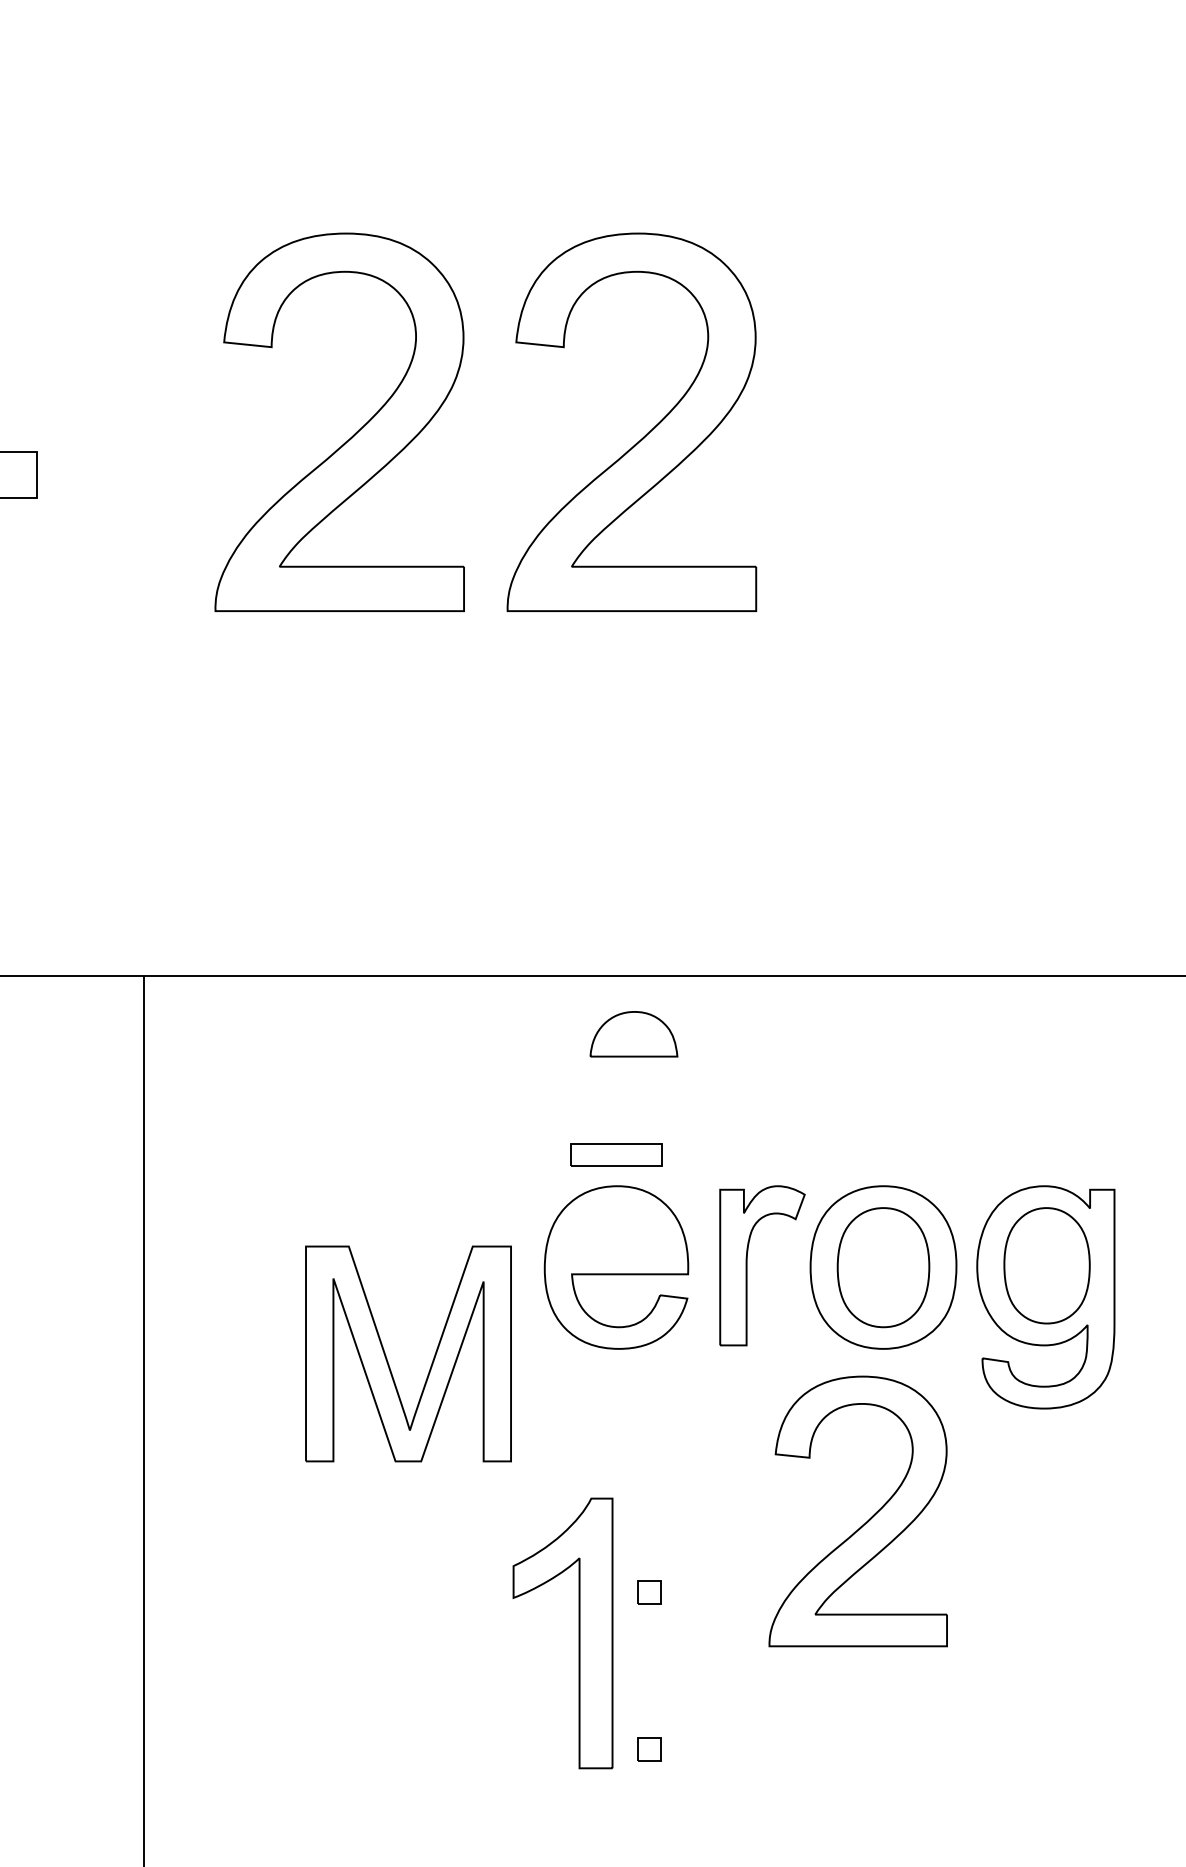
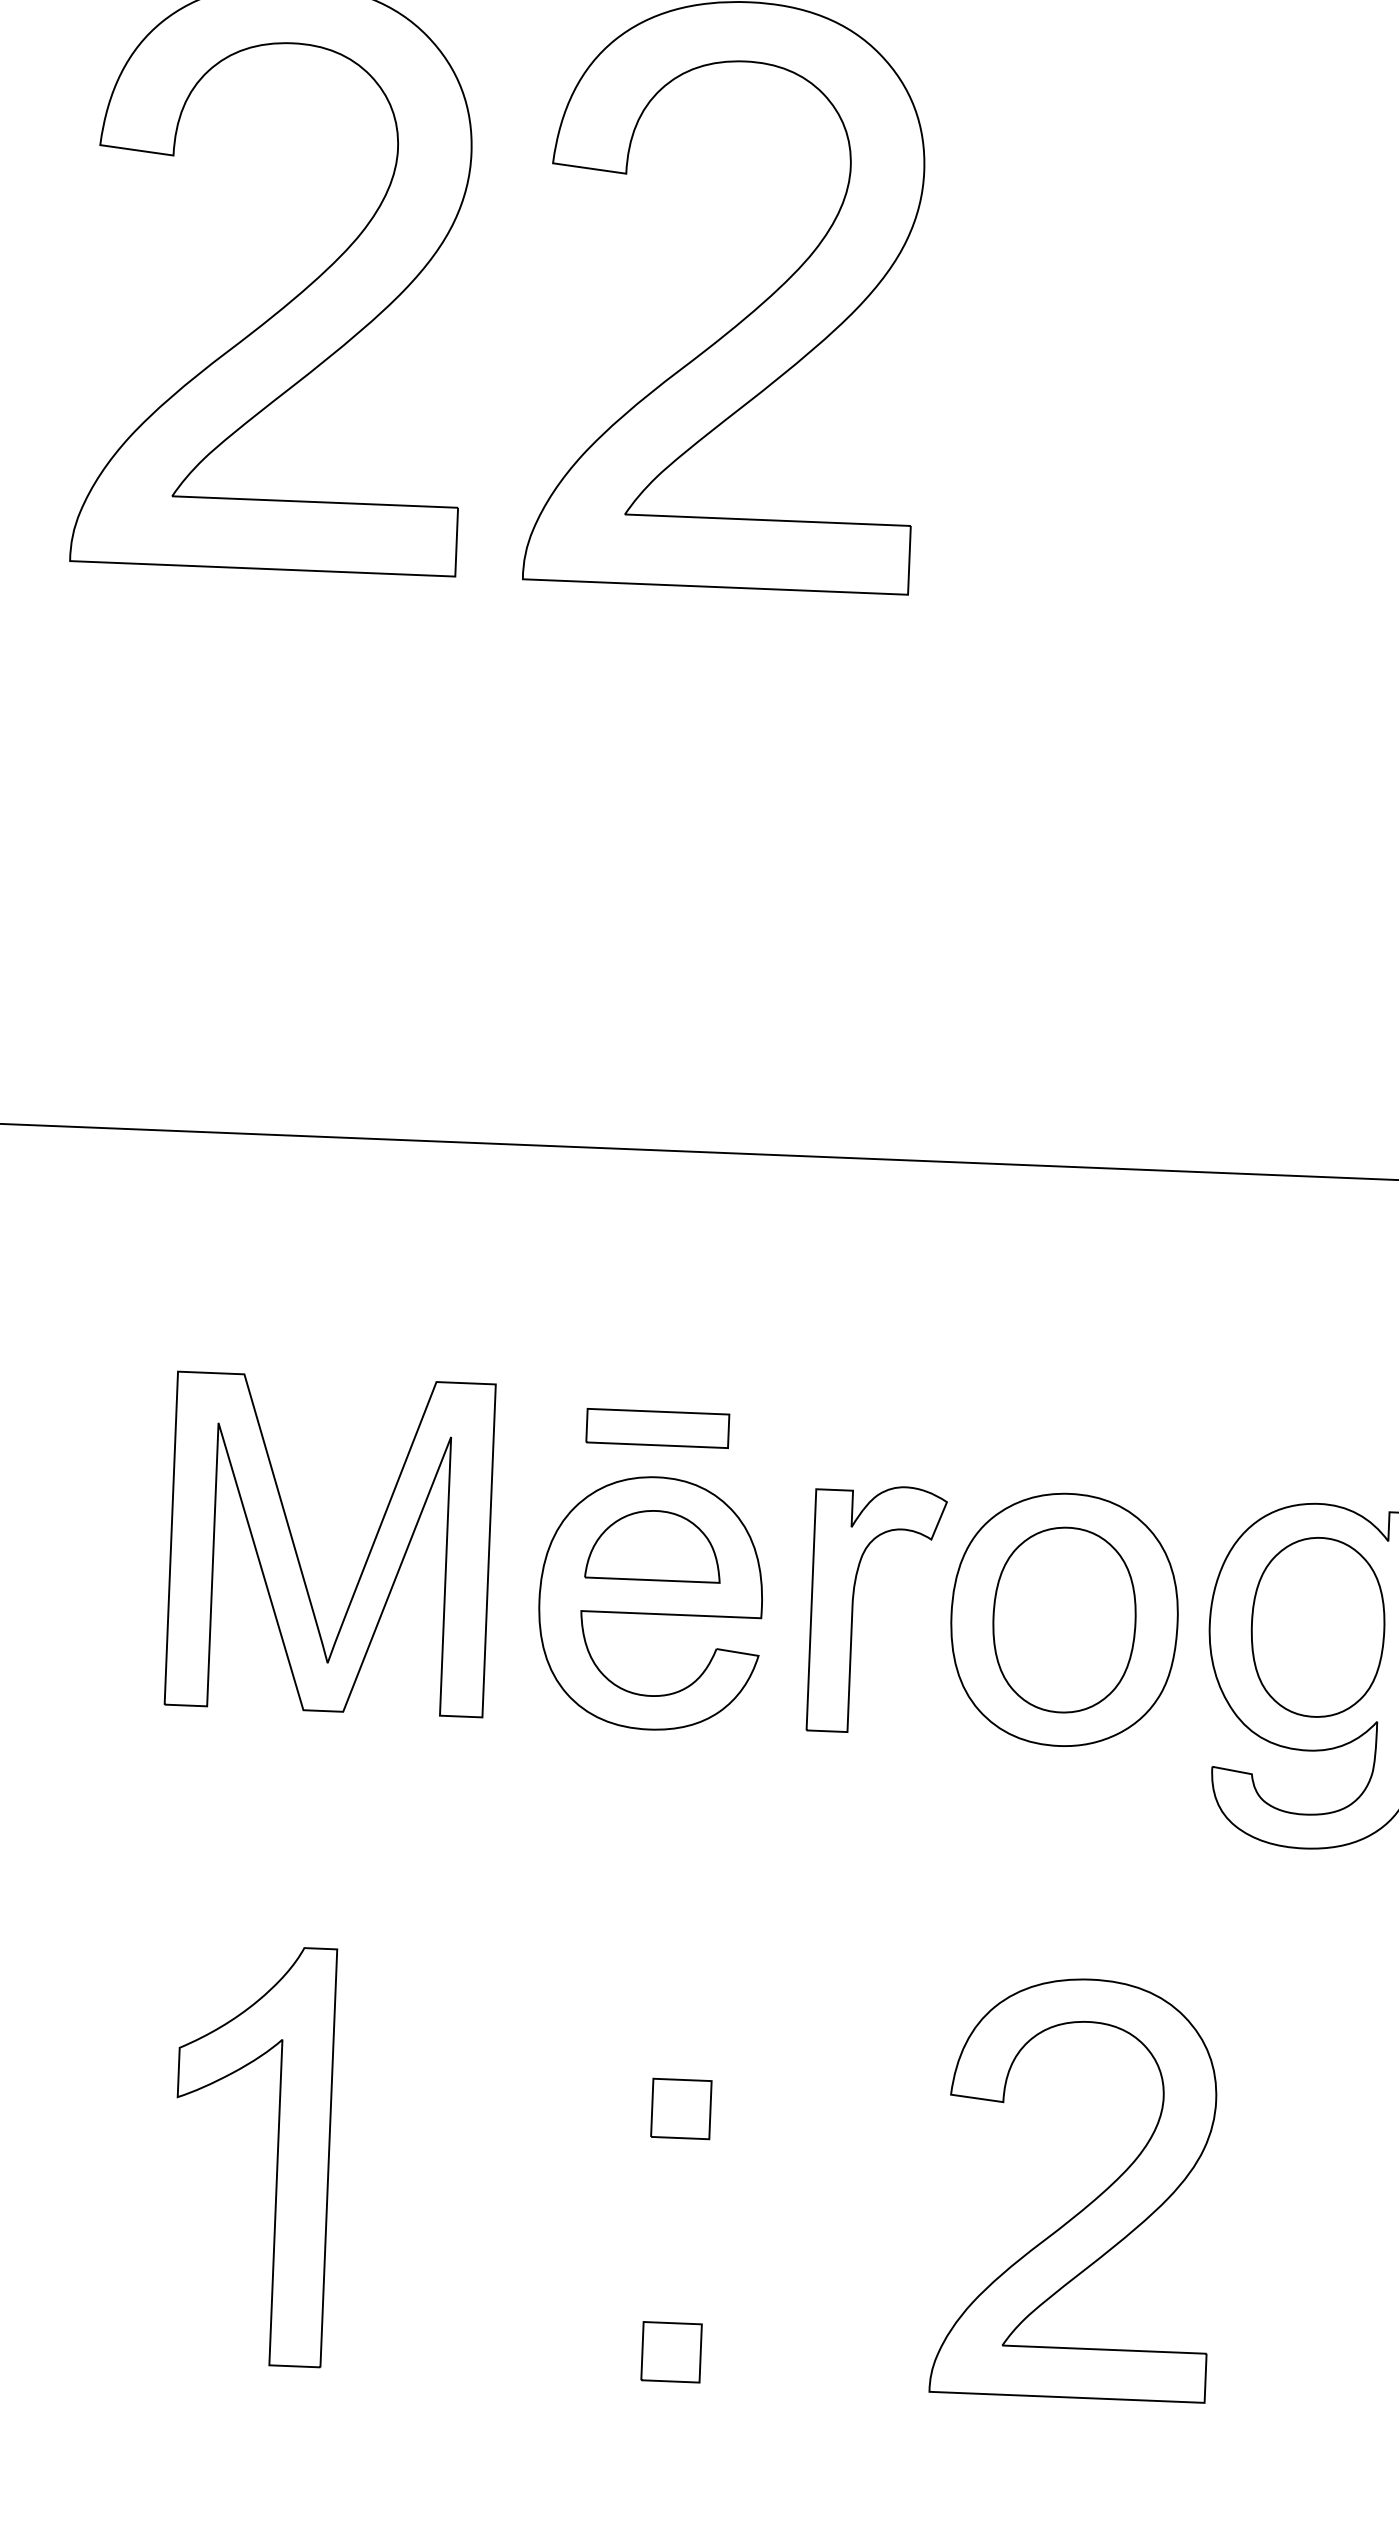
part: (633, 1034) -> (652, 1545), moved
part: (388, 1361) -> (298, 1554), moved
part: (867, 1520) -> (1089, 2202), moved
part: (649, 1592) -> (681, 2108), size x1.67
part: (578, 1633) -> (276, 2156), moved
part: (649, 1749) -> (671, 2352), size x1.67

